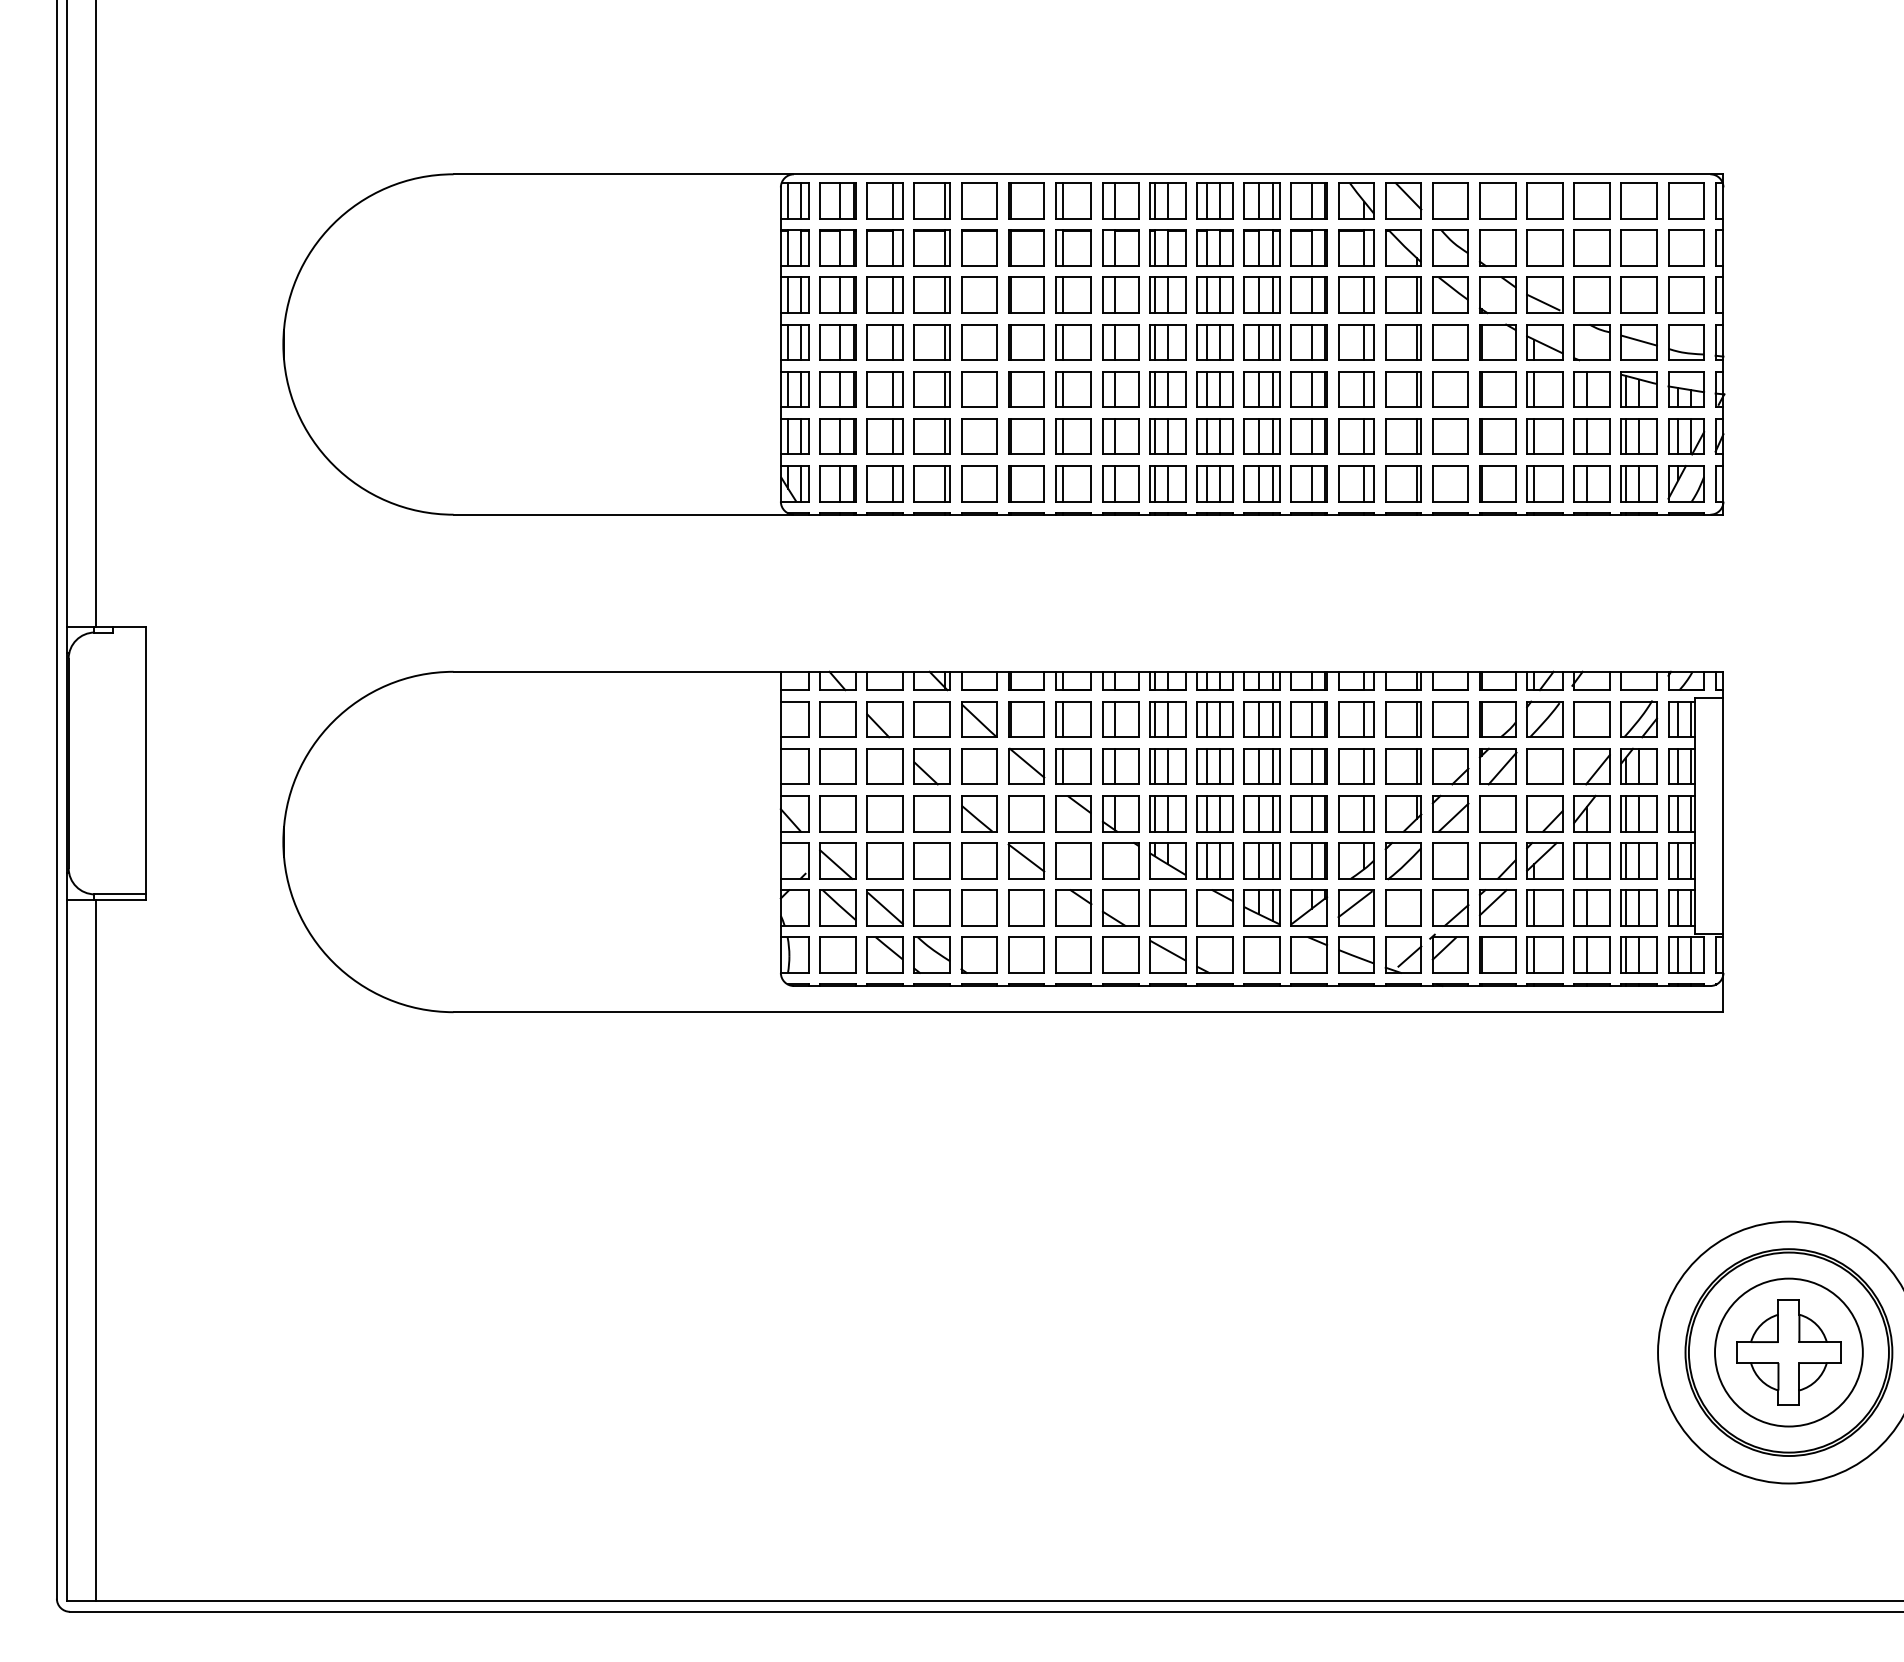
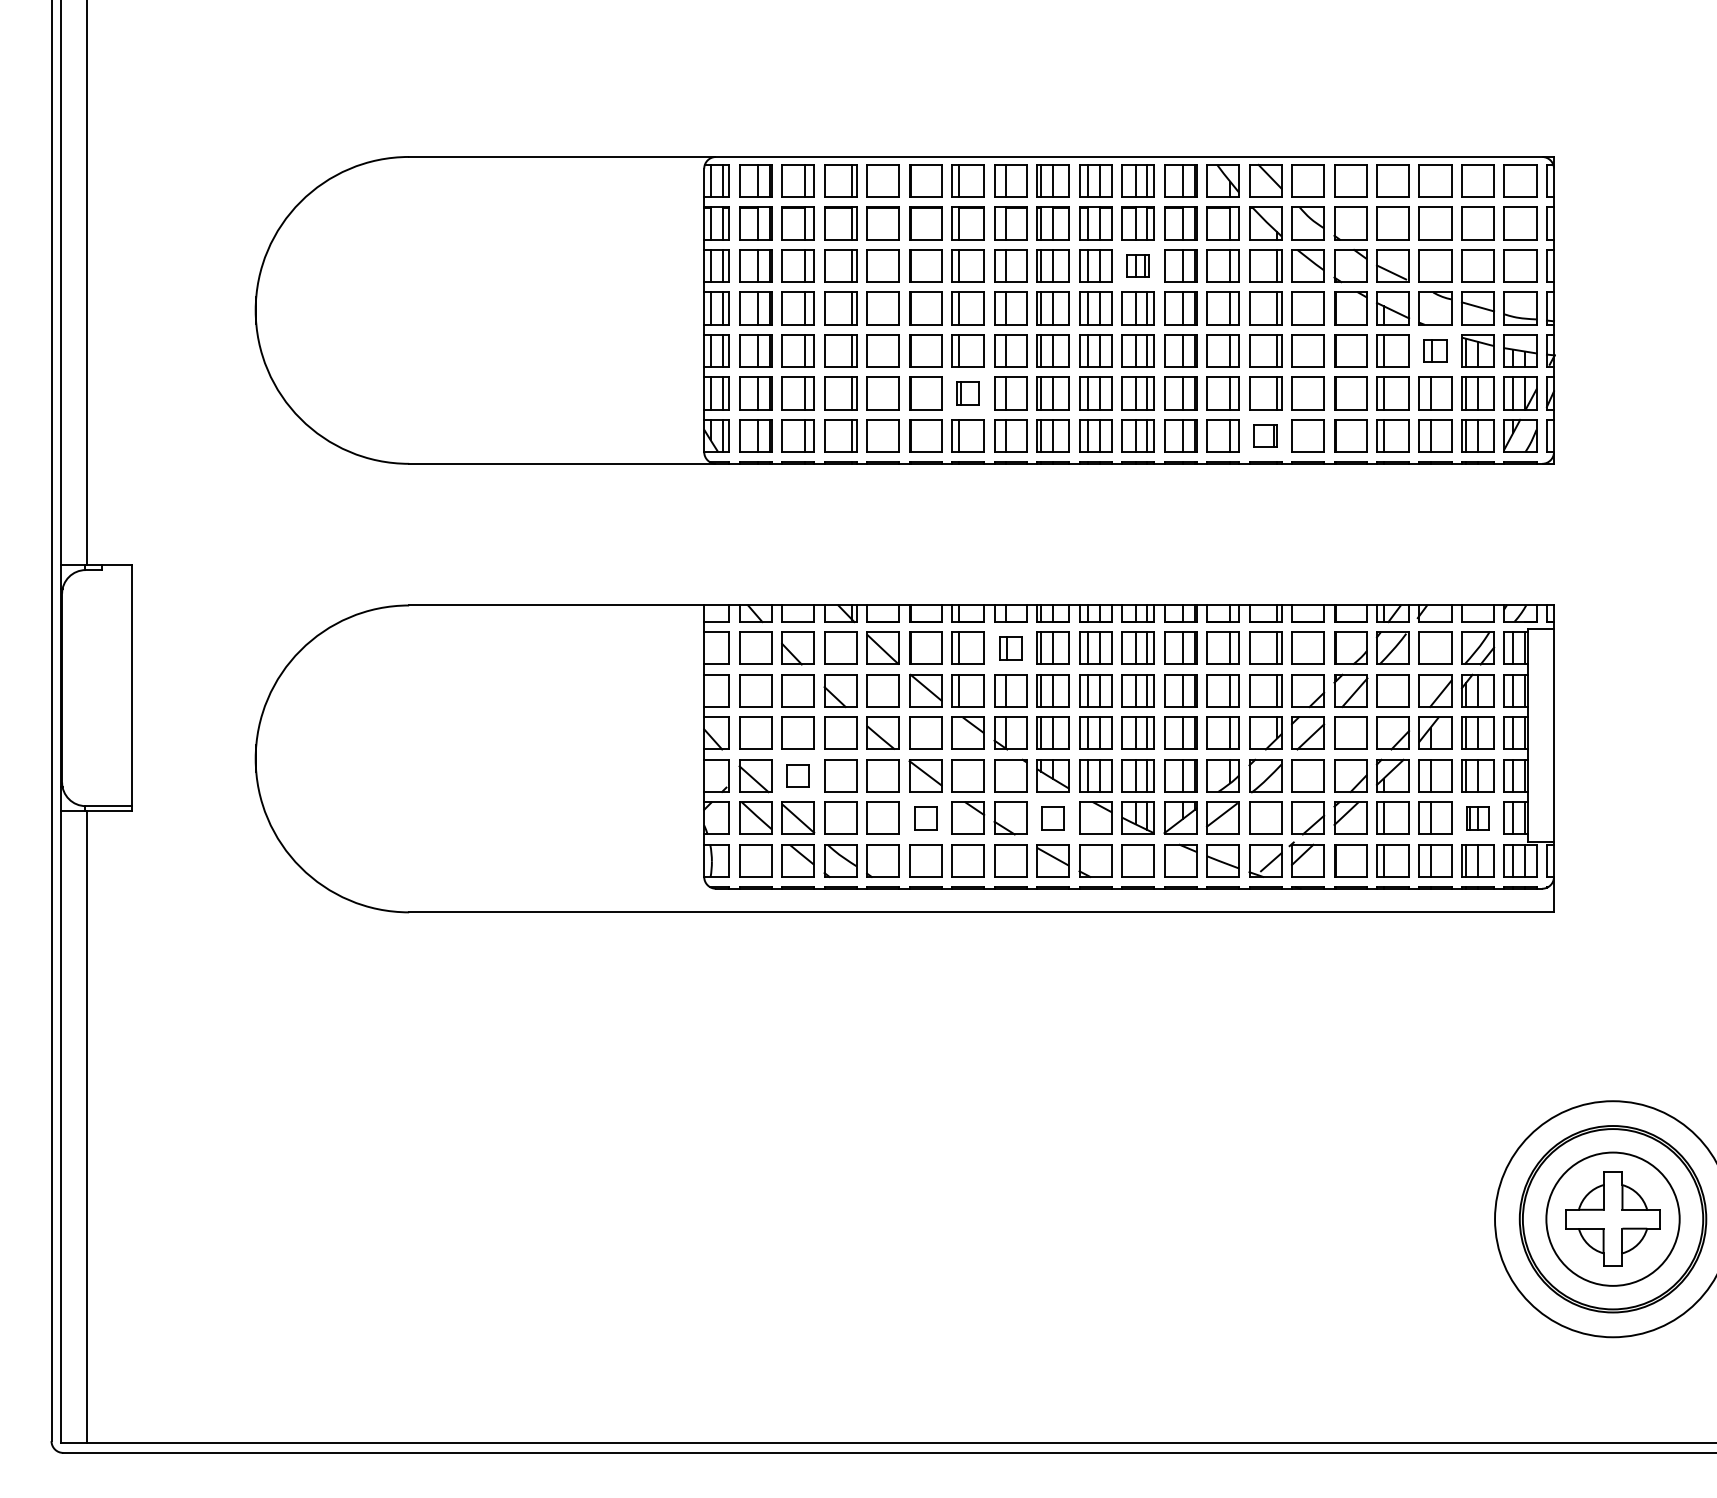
part: (1261, 294) -> (1137, 265), size x0.7
part: (1592, 388) -> (1435, 350), size x0.7
part: (1072, 436) -> (967, 393), size x0.7
part: (1403, 483) -> (1265, 435), size x0.7
part: (1120, 718) -> (1010, 647), size x0.7
part: (884, 860) -> (797, 775), size x0.7
part: (1026, 906) -> (925, 817), size x0.7
part: (1167, 906) -> (1052, 817), size x0.7
part: (1638, 906) -> (1477, 817), size x0.7

